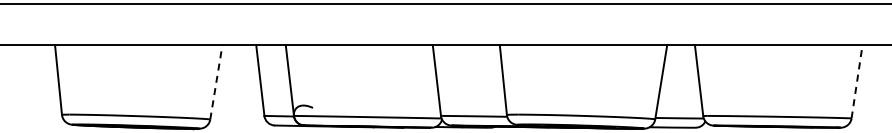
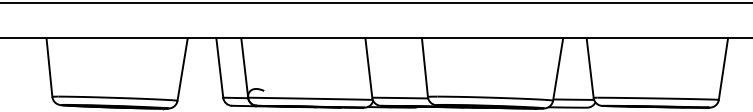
line: (857, 81) -> (723, 68), dashed -> solid
line: (216, 82) -> (182, 69), dashed -> solid

